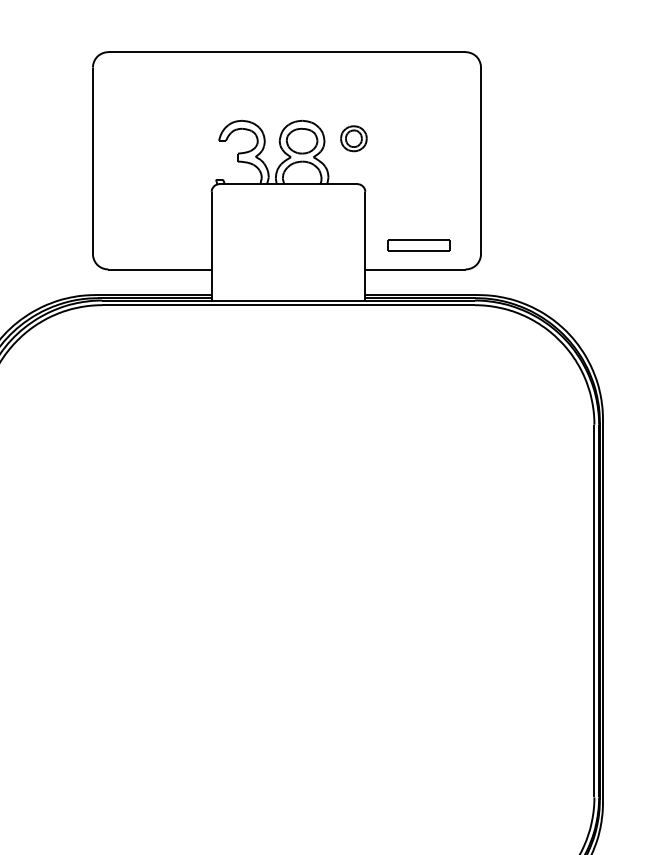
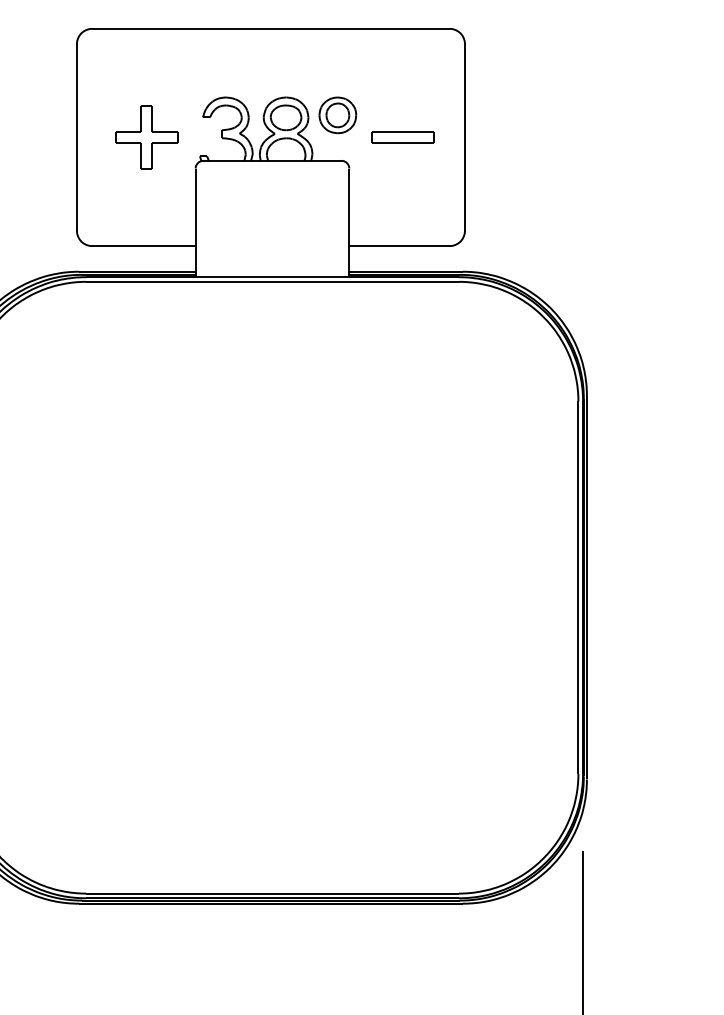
part: (353, 138) -> (337, 115), size x1.43
part: (162, 160) -> (146, 137), added
part: (418, 245) -> (402, 137), moved

